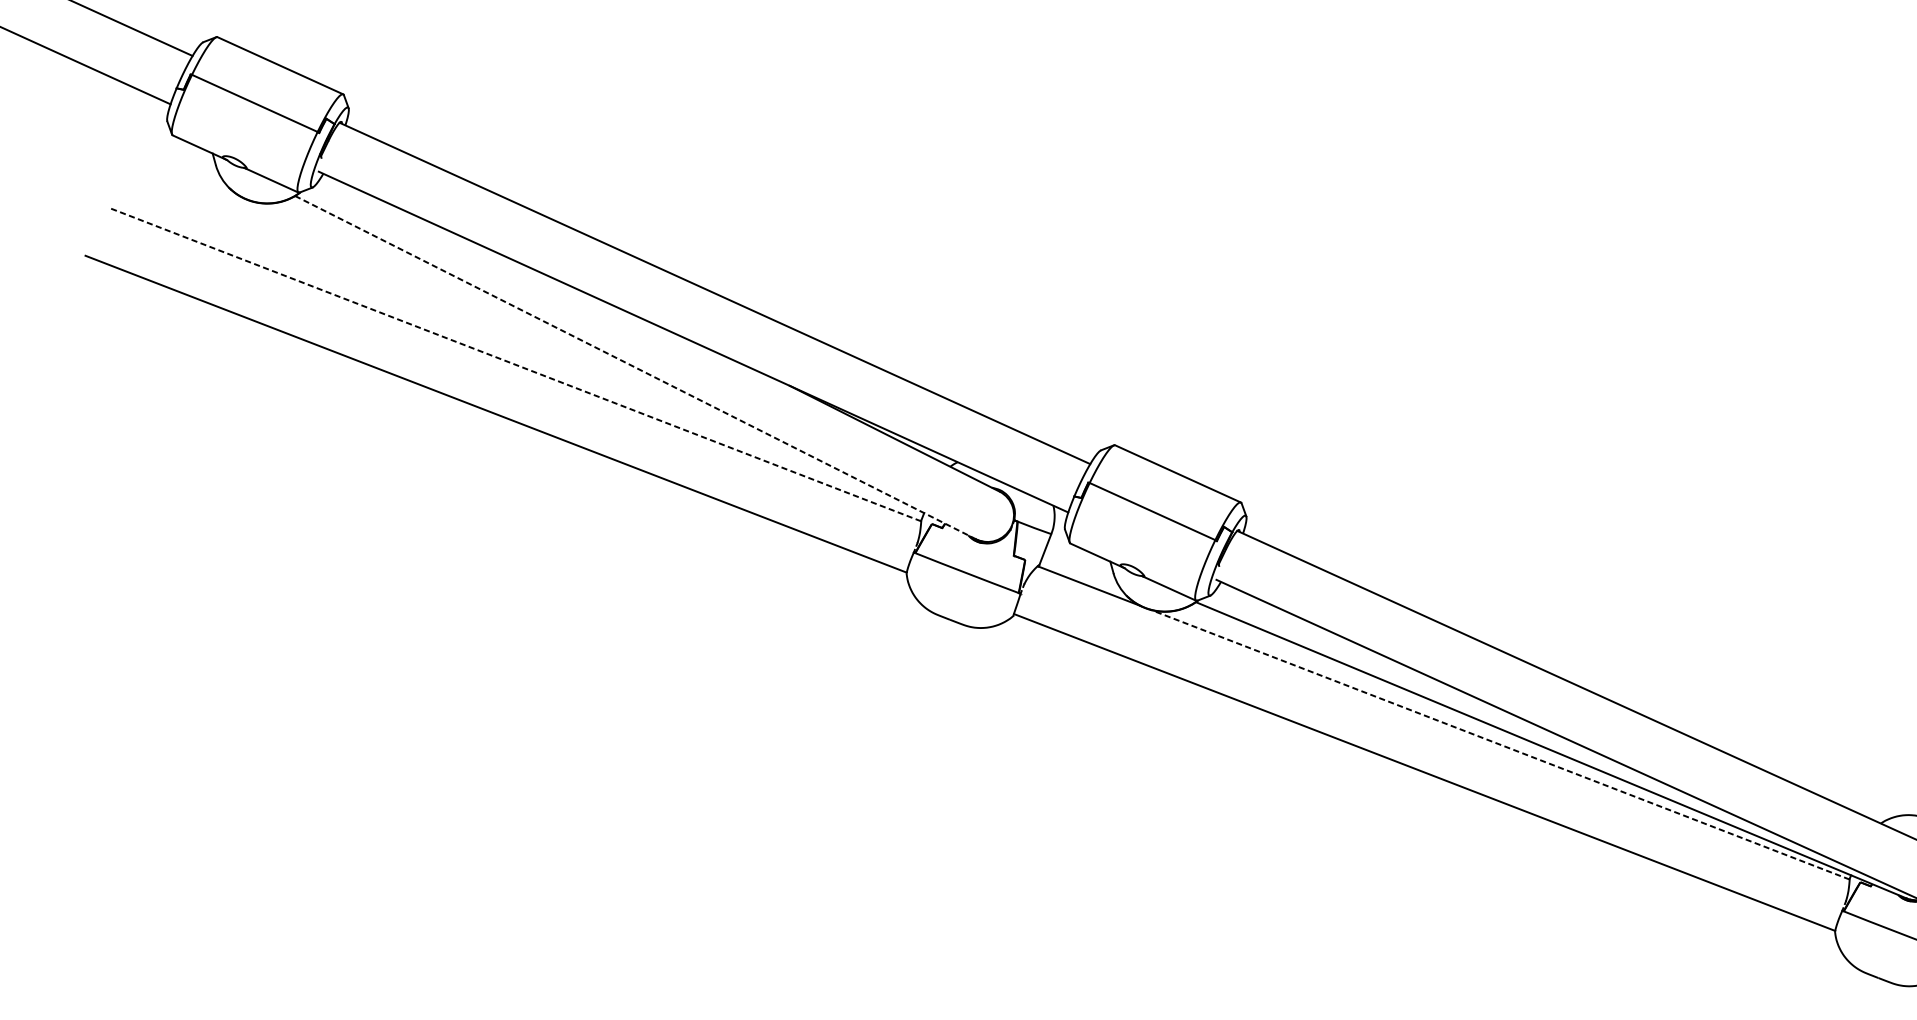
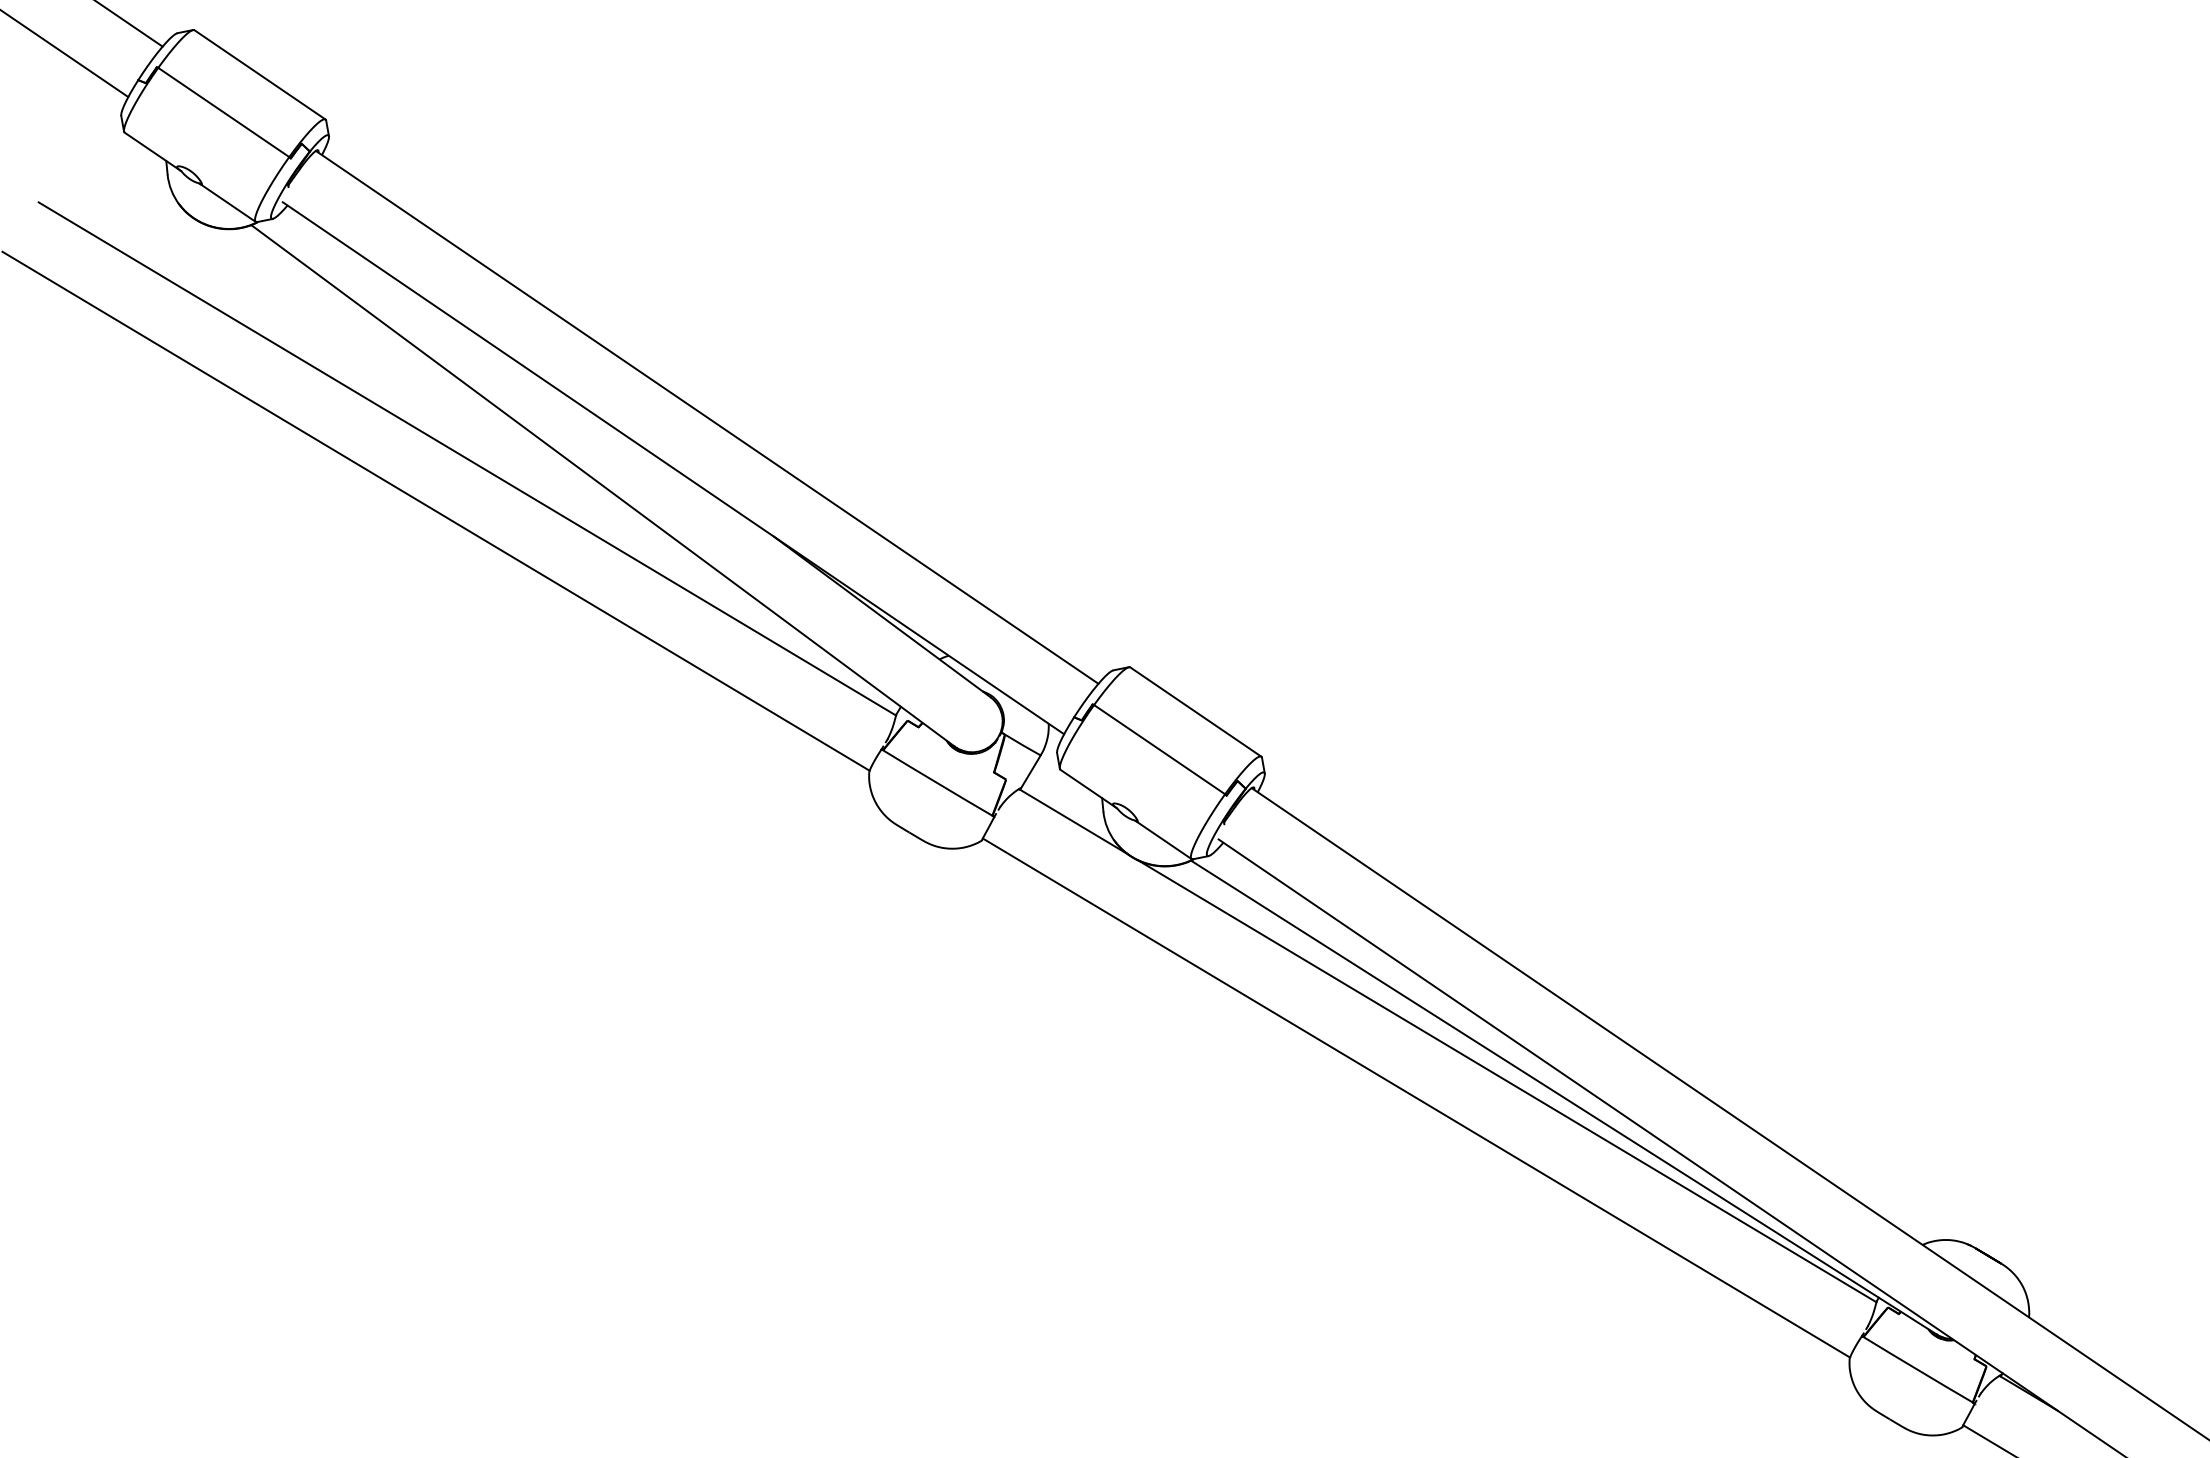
line: (515, 364) -> (467, 458), dashed -> solid
line: (635, 367) -> (602, 485), dashed -> solid
line: (1499, 744) -> (1506, 1080), dashed -> solid

